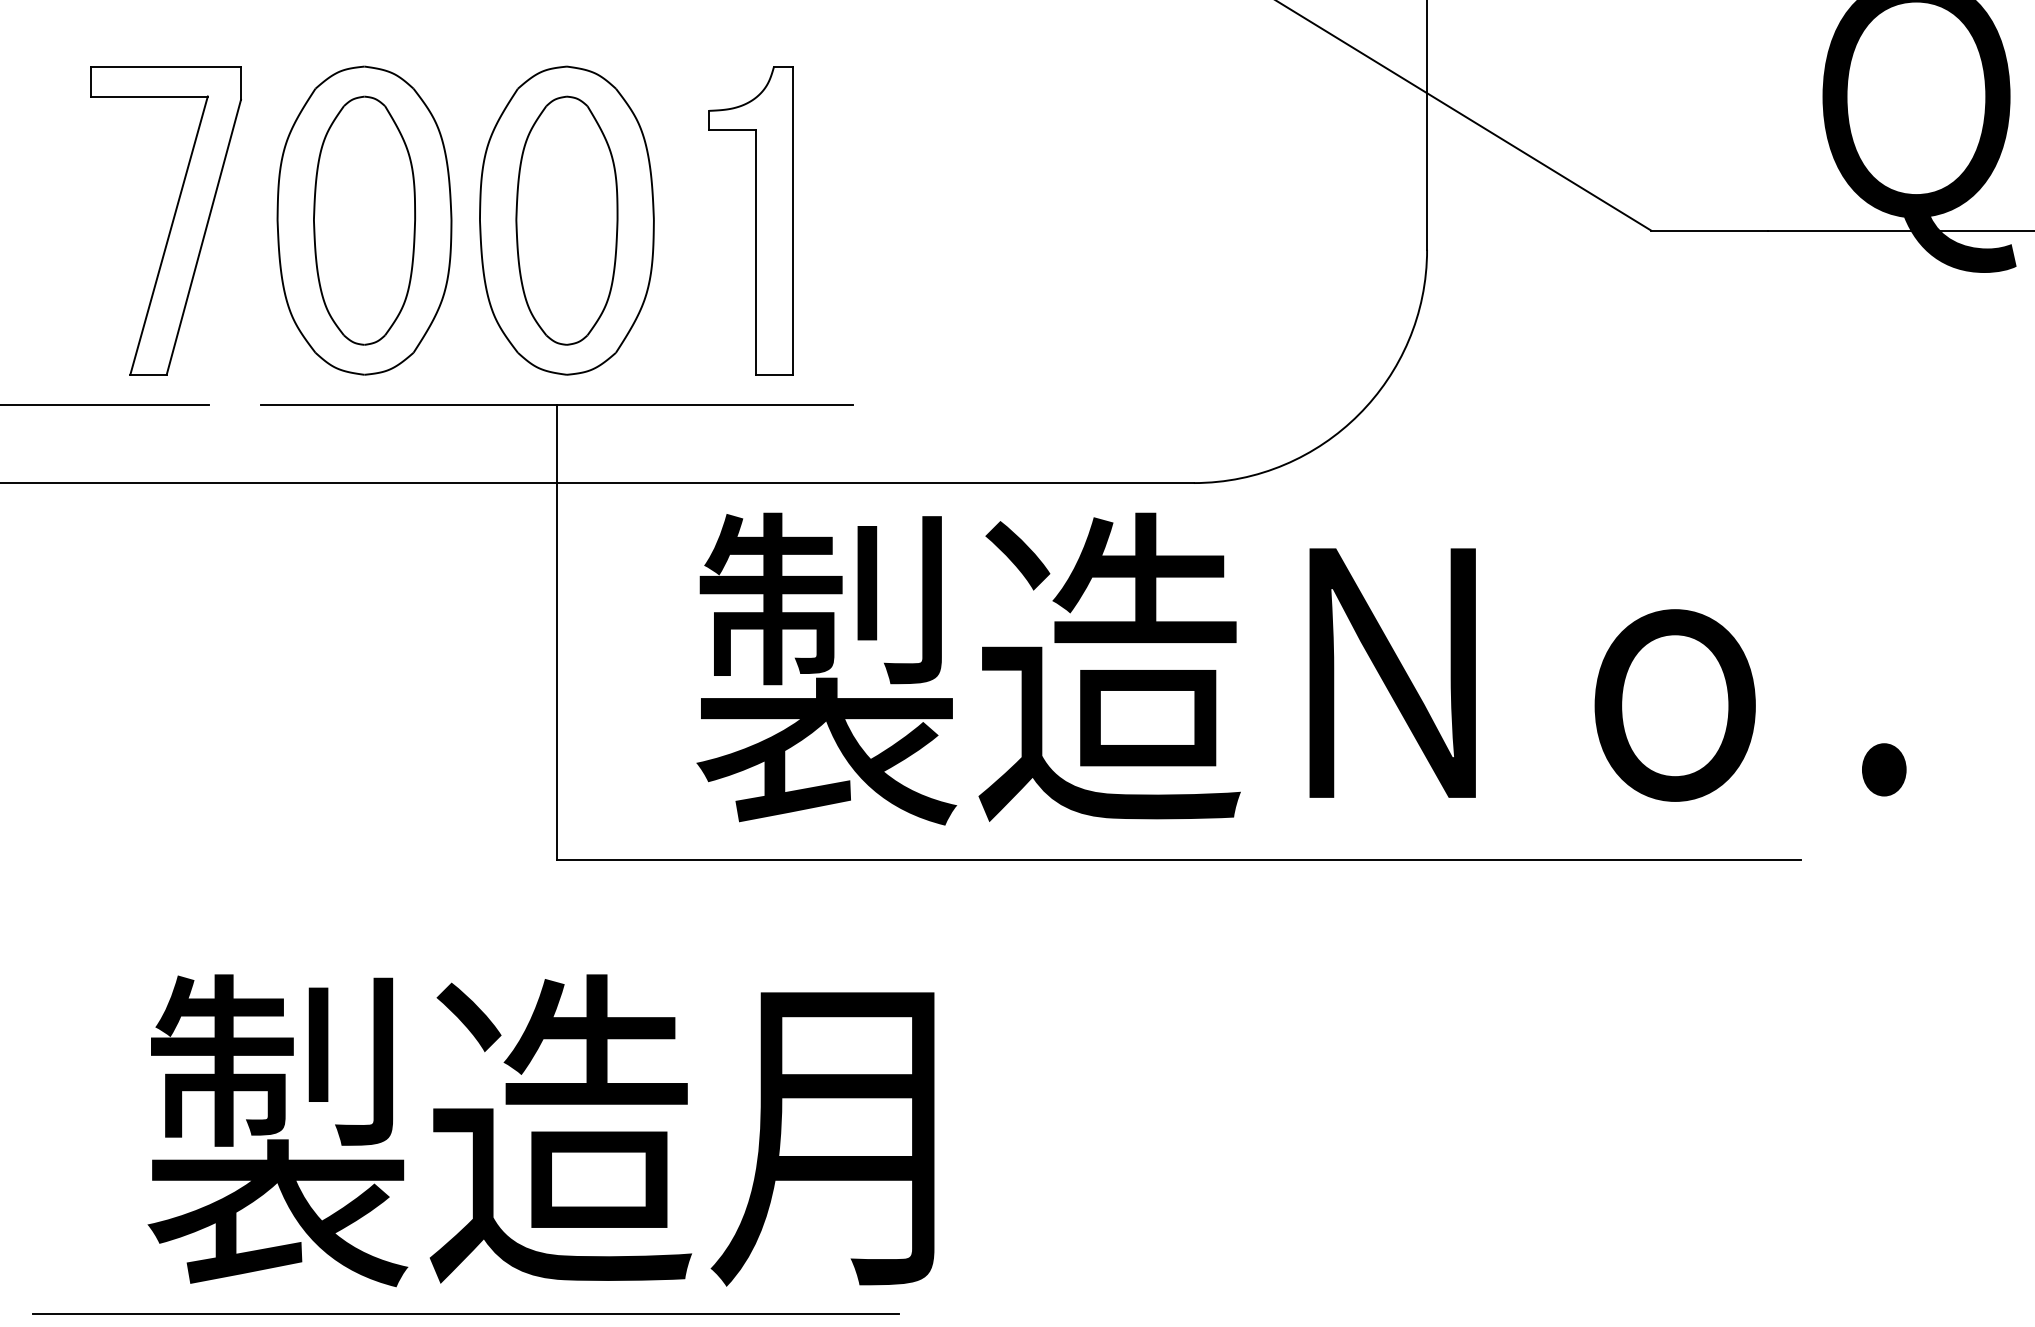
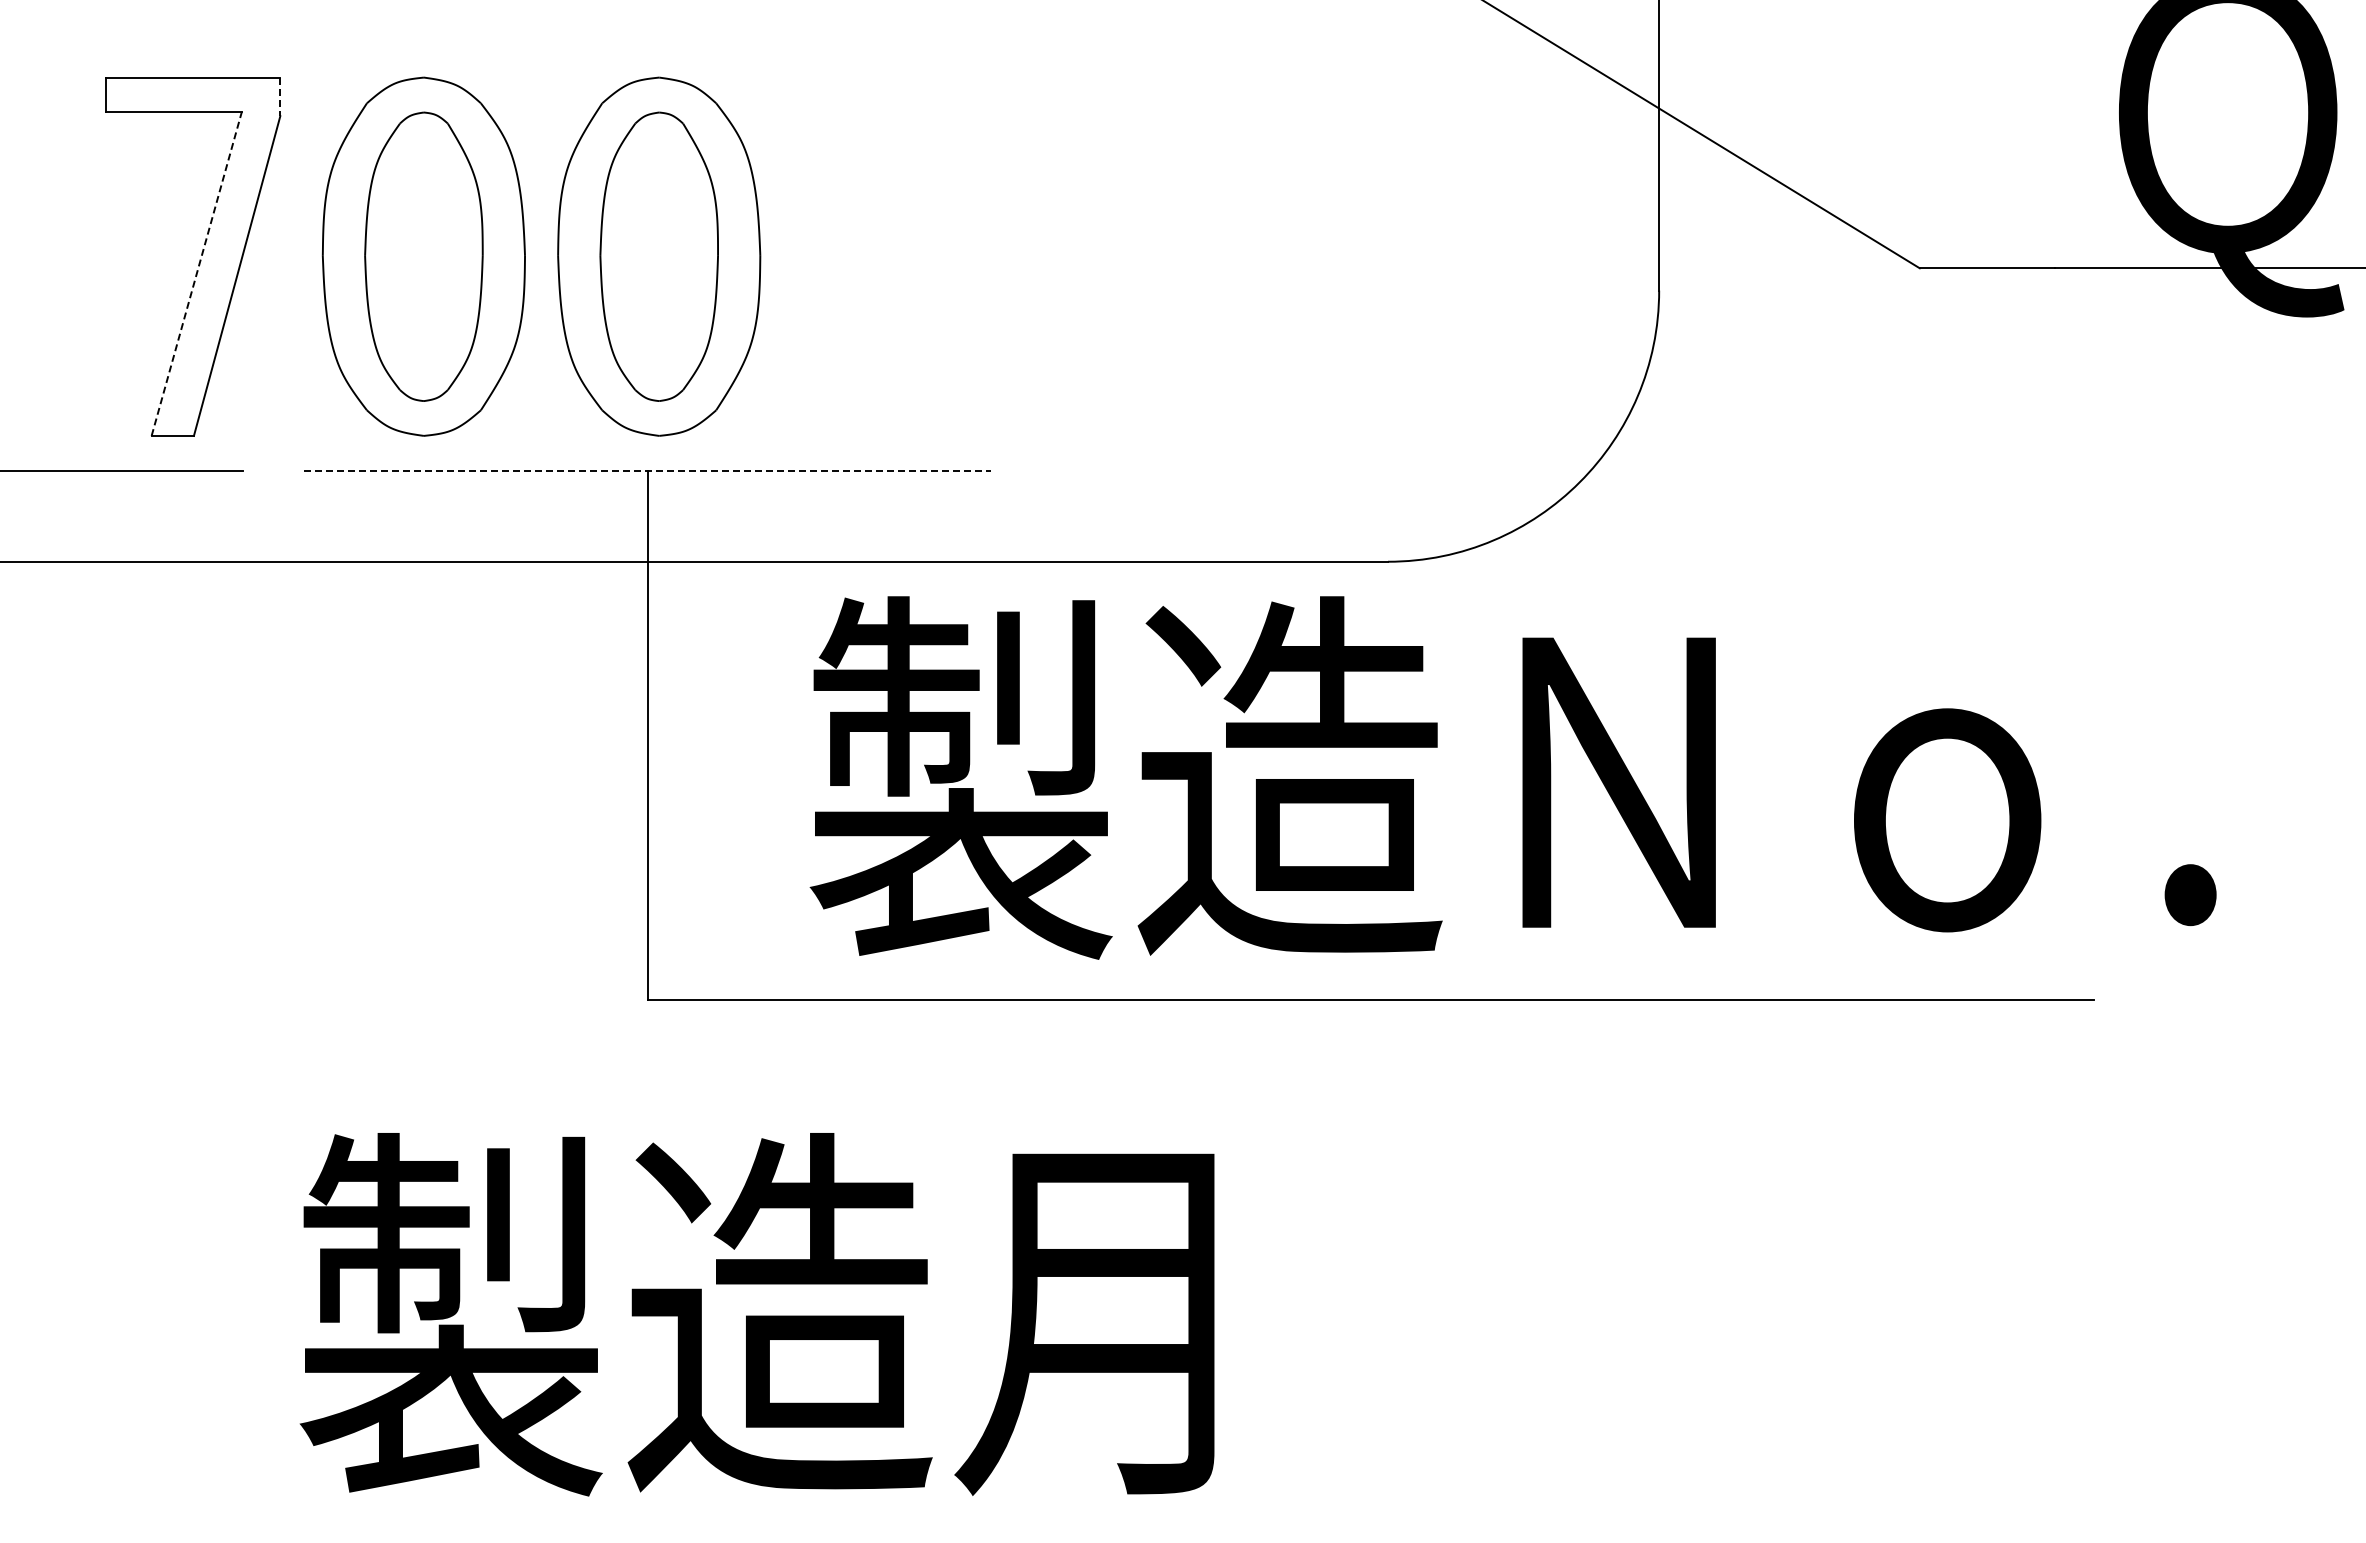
line: (241, 83) -> (280, 97), solid -> dashed
part: (751, 220) -> (873, 256), removed
line: (168, 235) -> (196, 274), solid -> dashed
line: (556, 404) -> (647, 470), solid -> dashed
text: (540, 1130) -> (756, 1314), moved
line: (465, 1314) -> (541, 1528), removed

